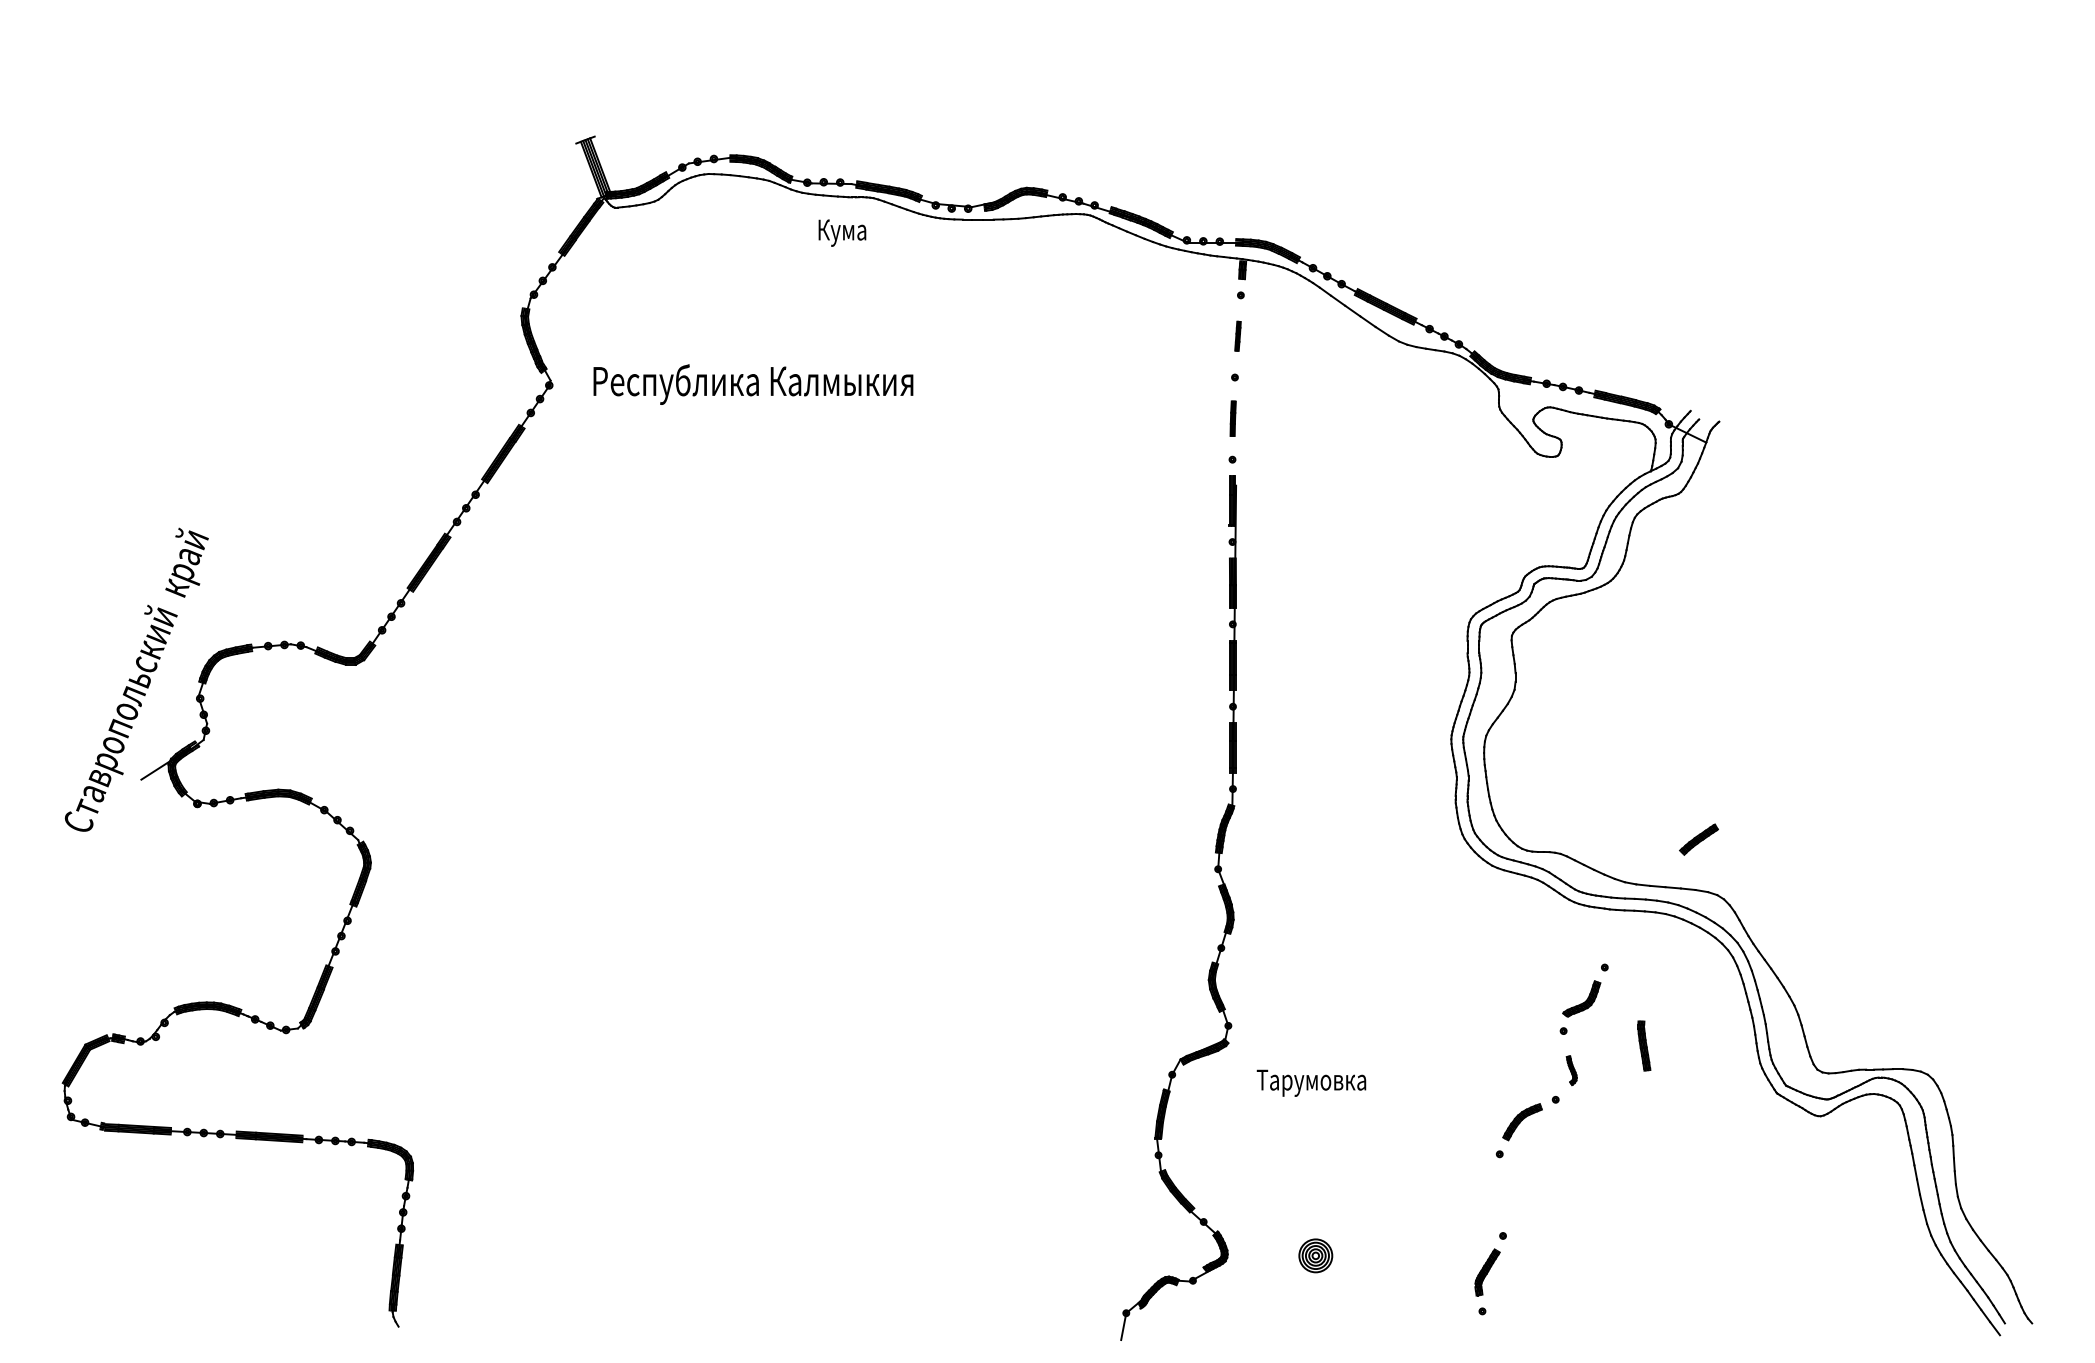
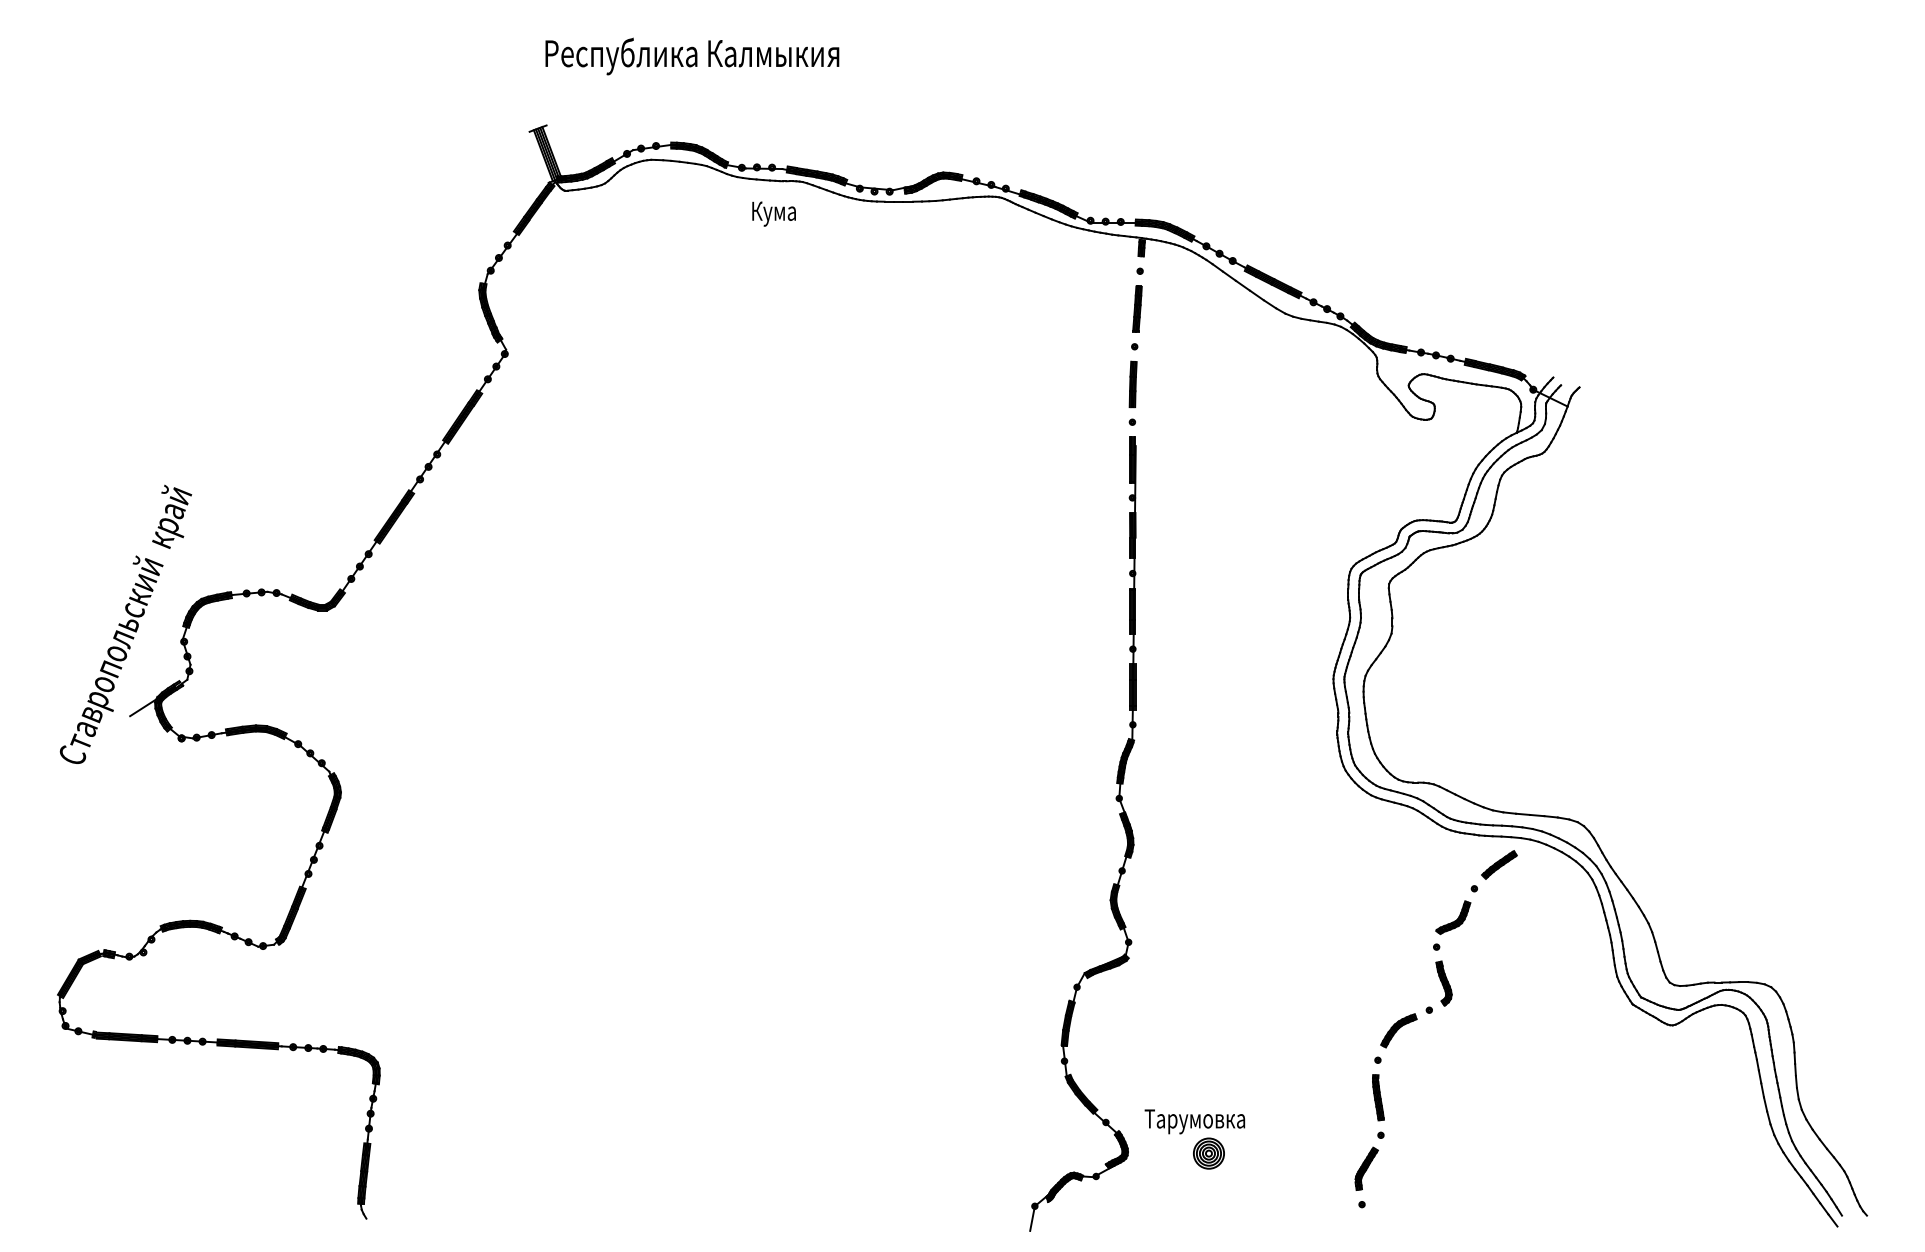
part: (1237, 336) -> (1137, 309), size x1.67
text: (753, 384) -> (692, 56), moved
part: (1232, 418) -> (1132, 384), size x1.43
part: (1698, 839) -> (1498, 864), moved
part: (1644, 1045) -> (1378, 1097), moved
part: (1571, 1070) -> (1443, 983), size x1.67
text: (1311, 1082) -> (1194, 1121), moved

